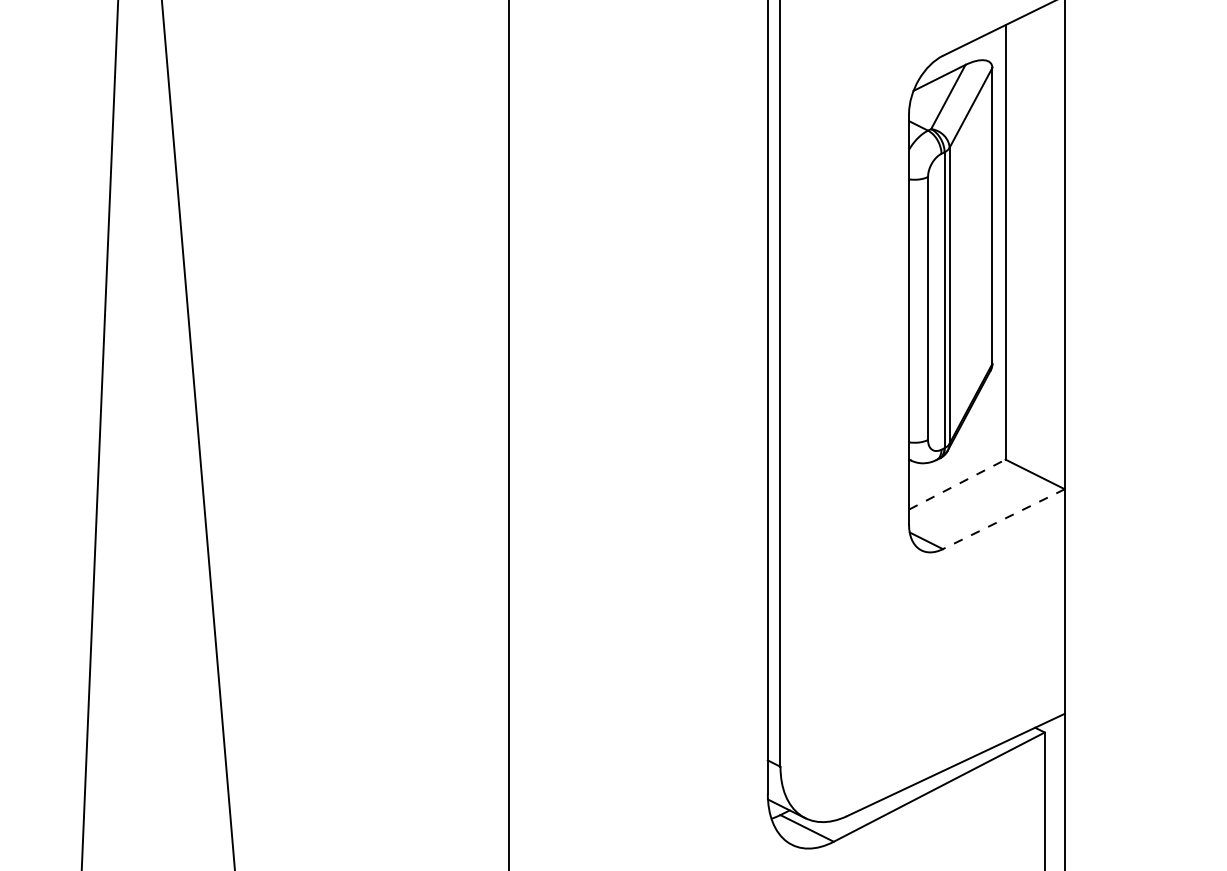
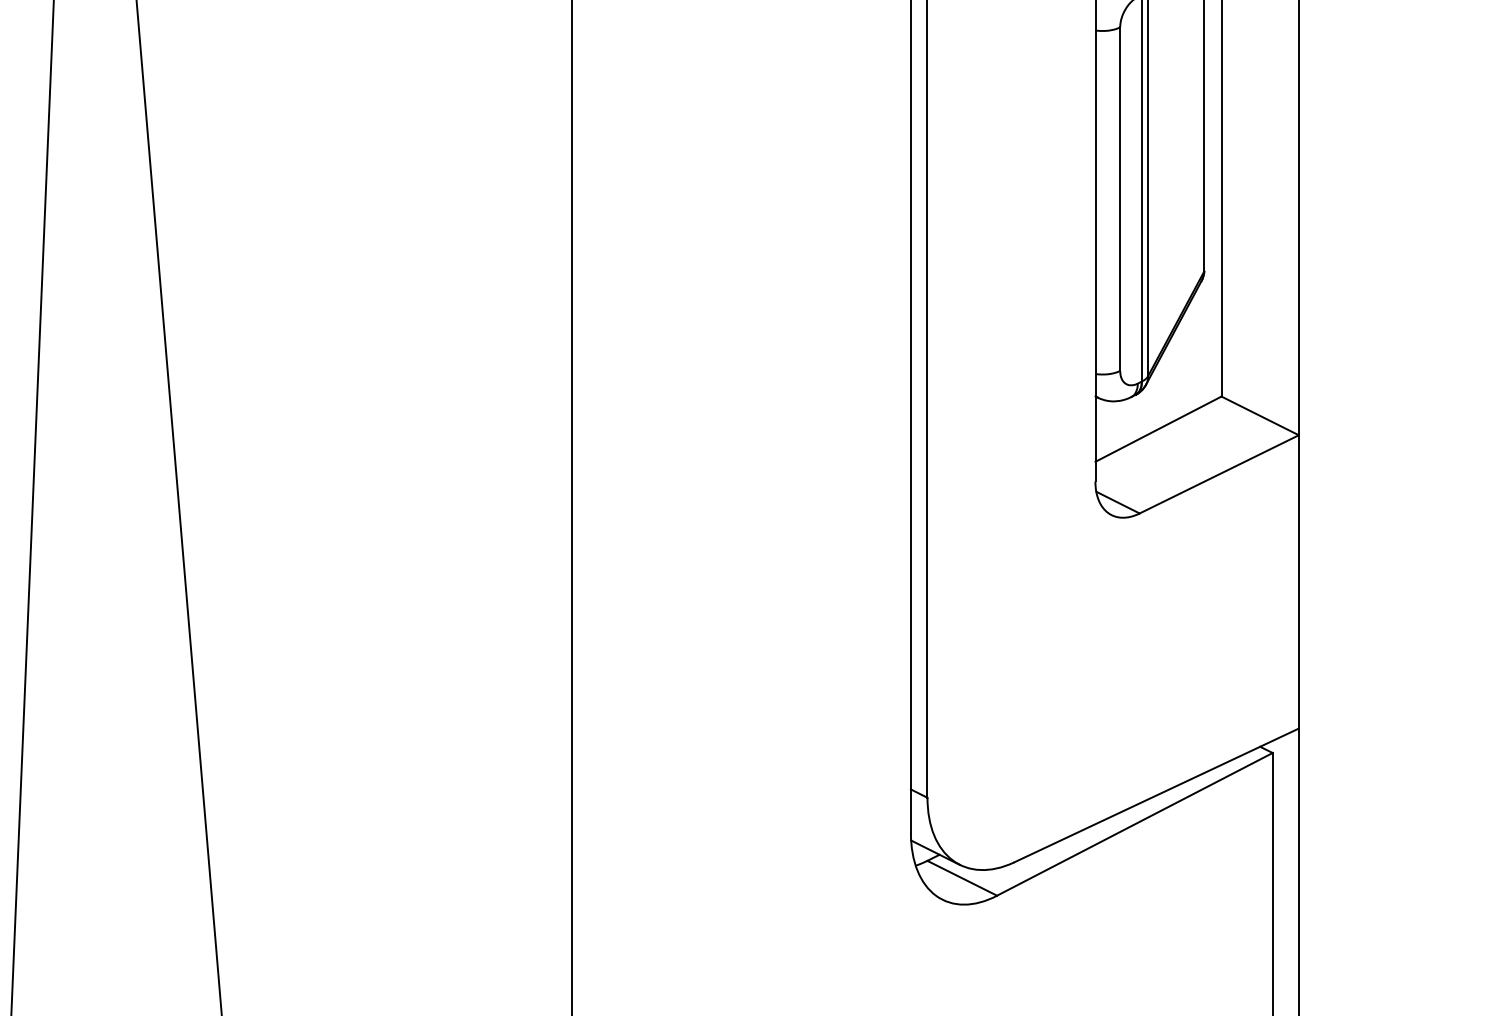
line: (957, 484) -> (1158, 429), dashed -> solid
line: (1003, 519) -> (1218, 474), dashed -> solid

